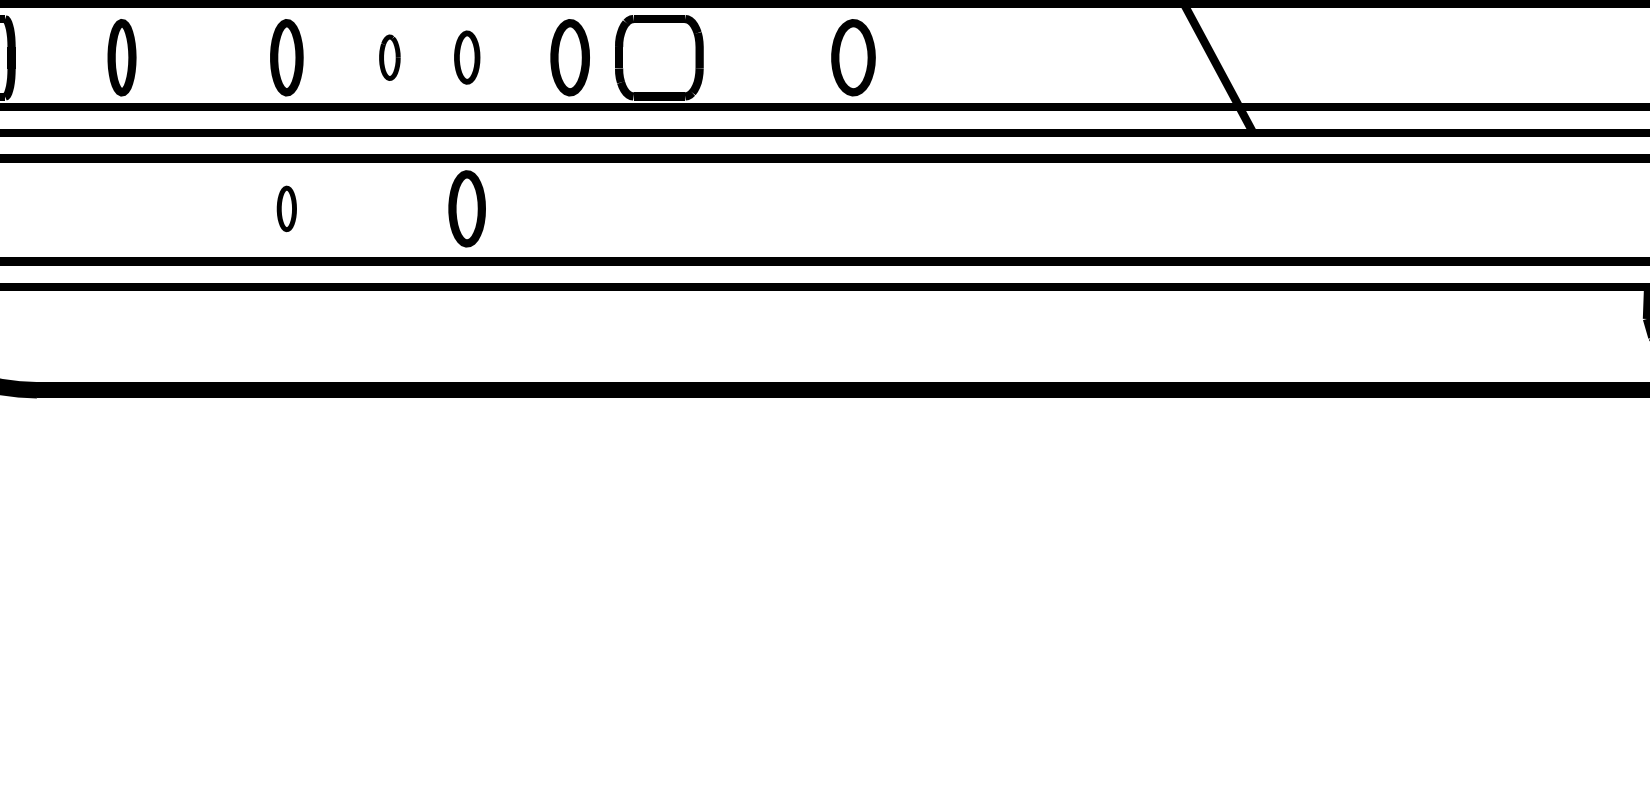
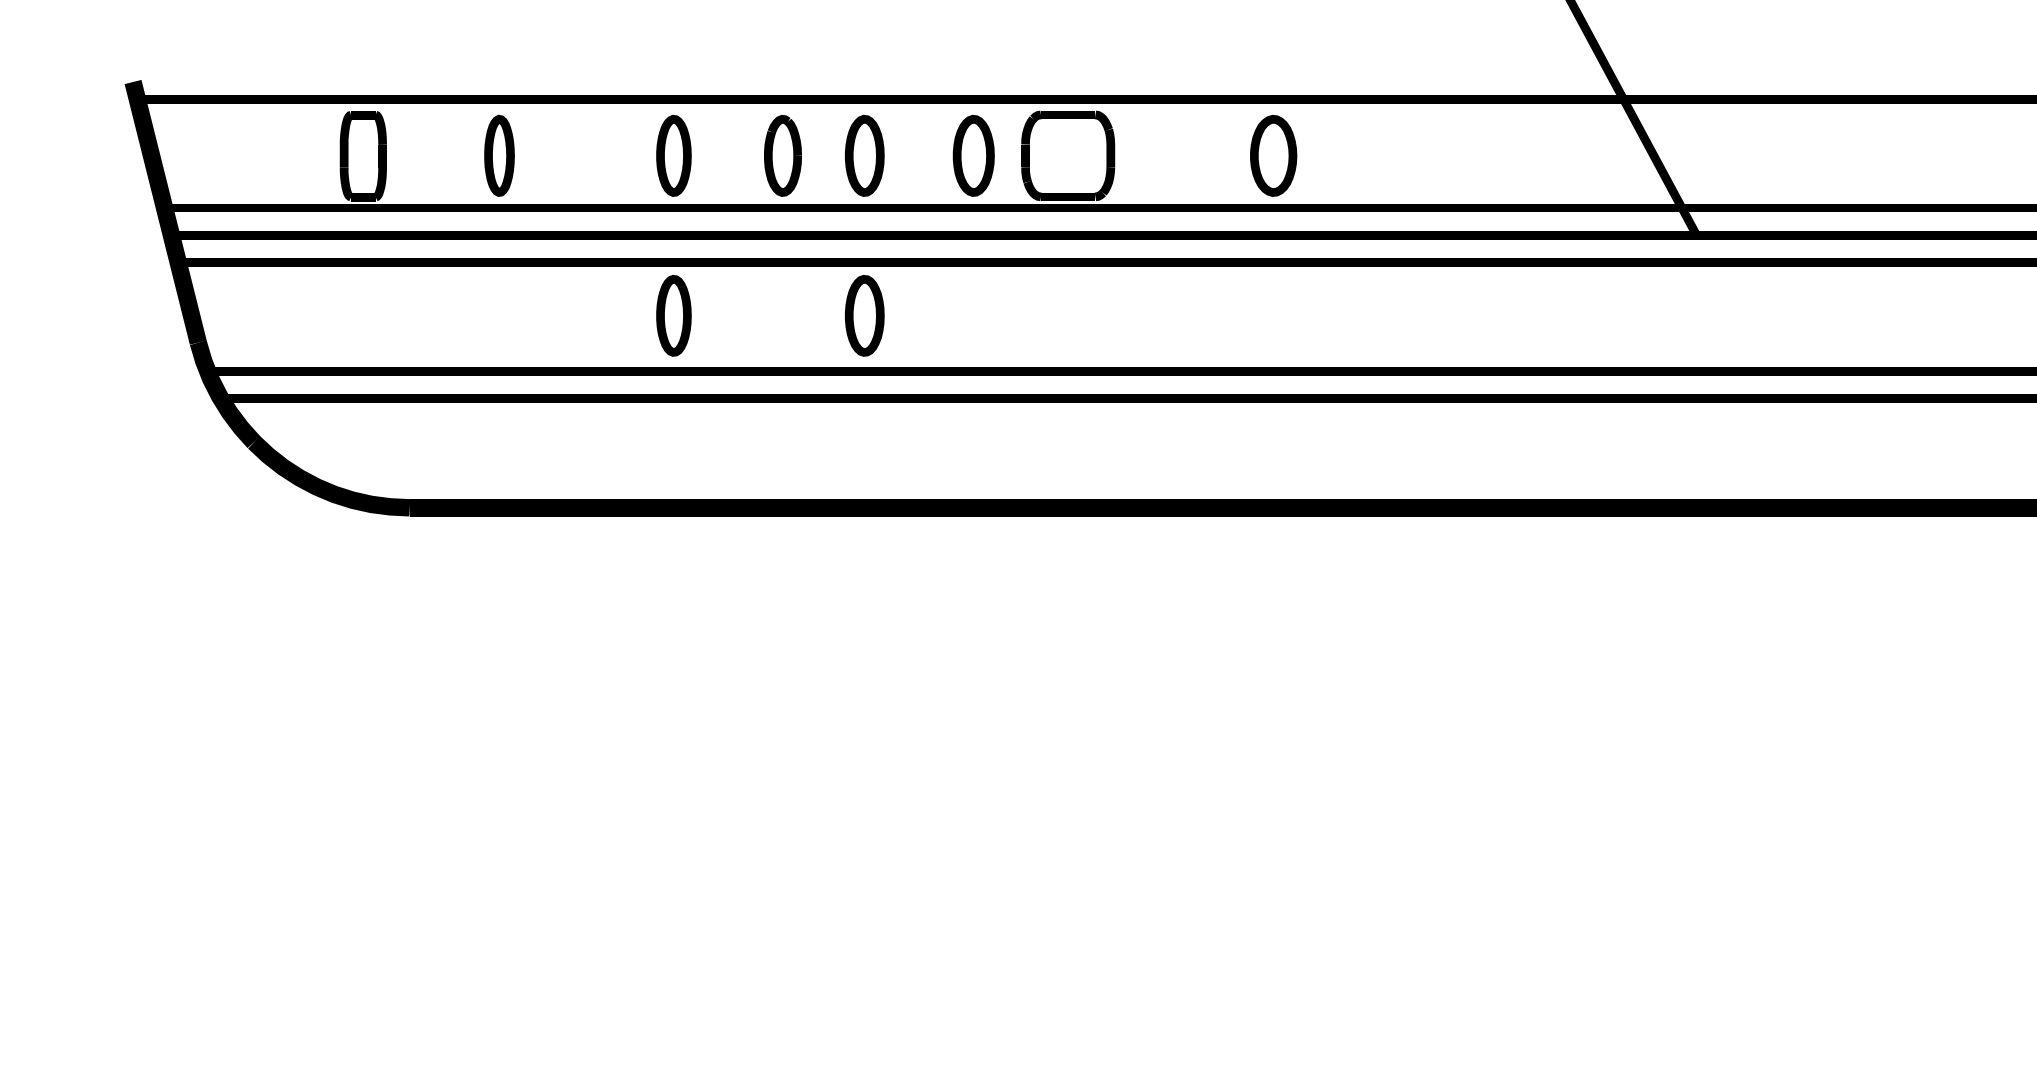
part: (389, 57) -> (782, 155), size x1.67
part: (466, 57) -> (864, 155), size x1.43
part: (286, 208) -> (673, 315), size x1.67

